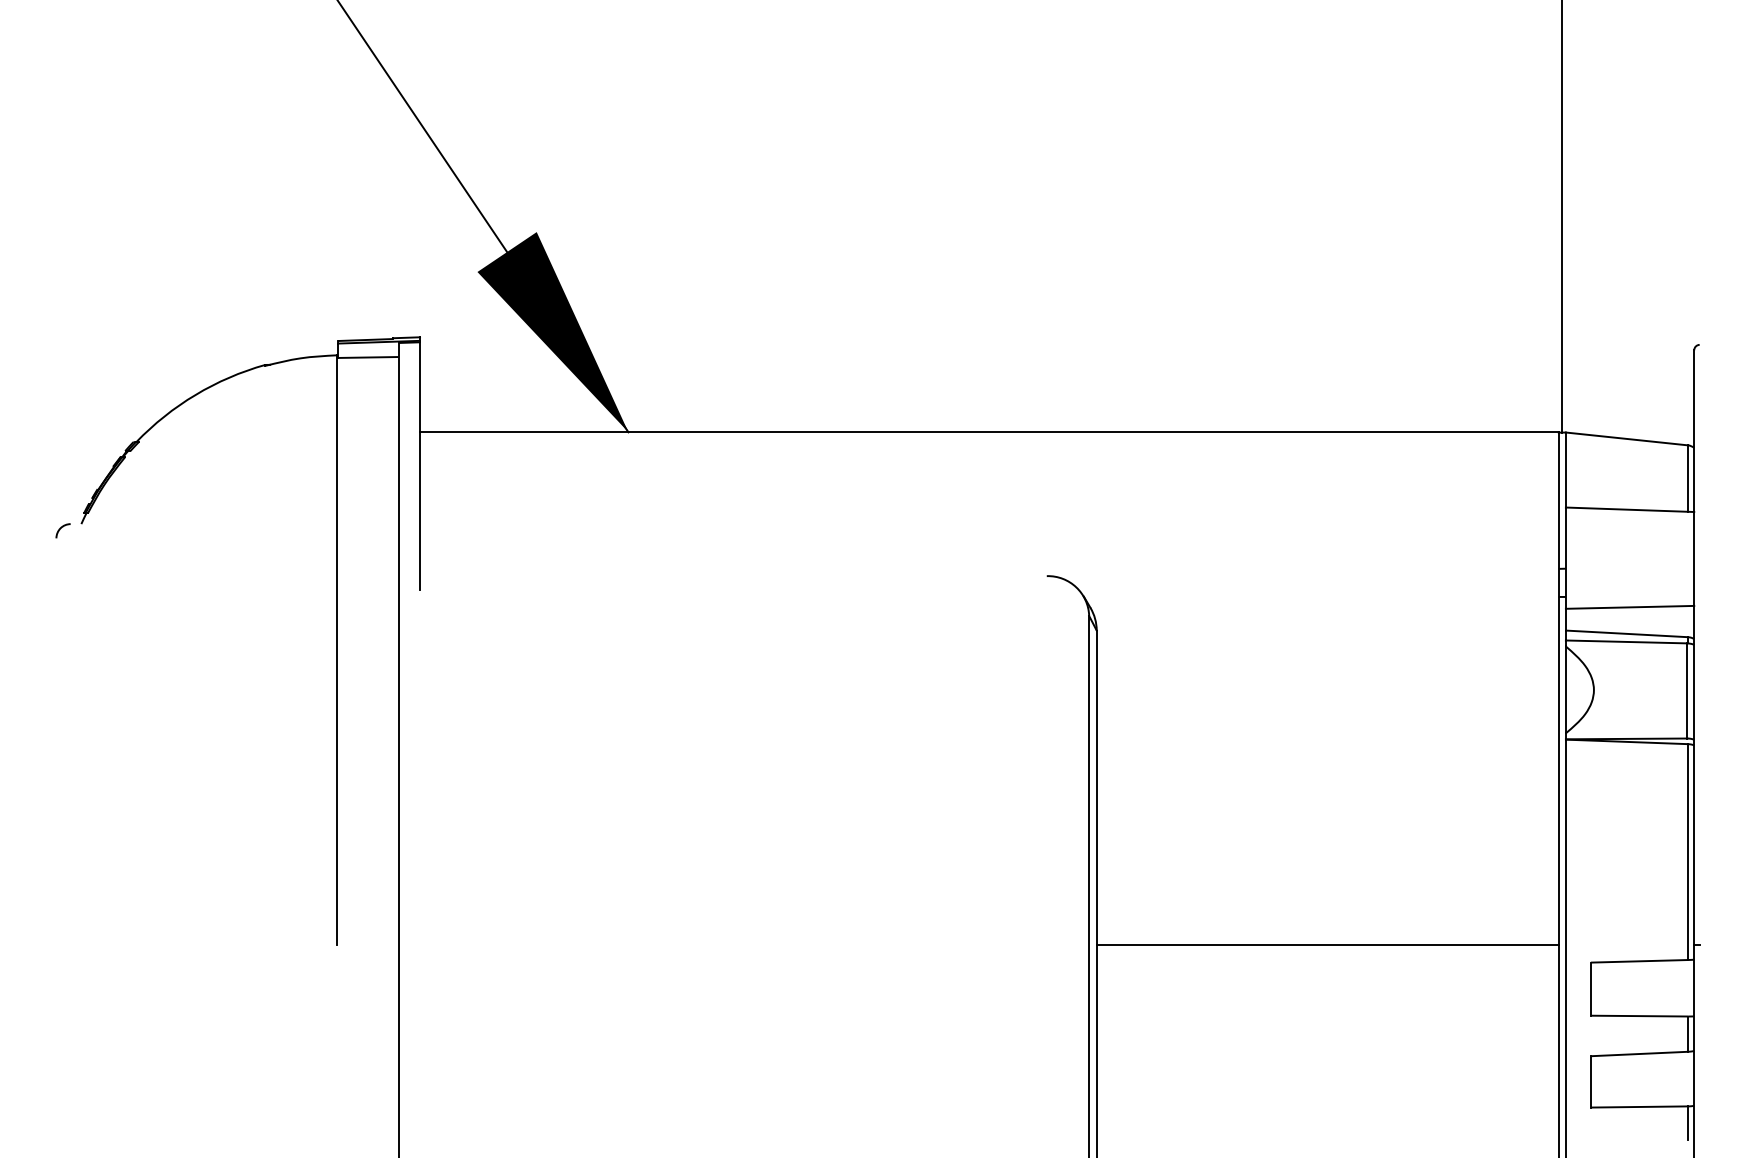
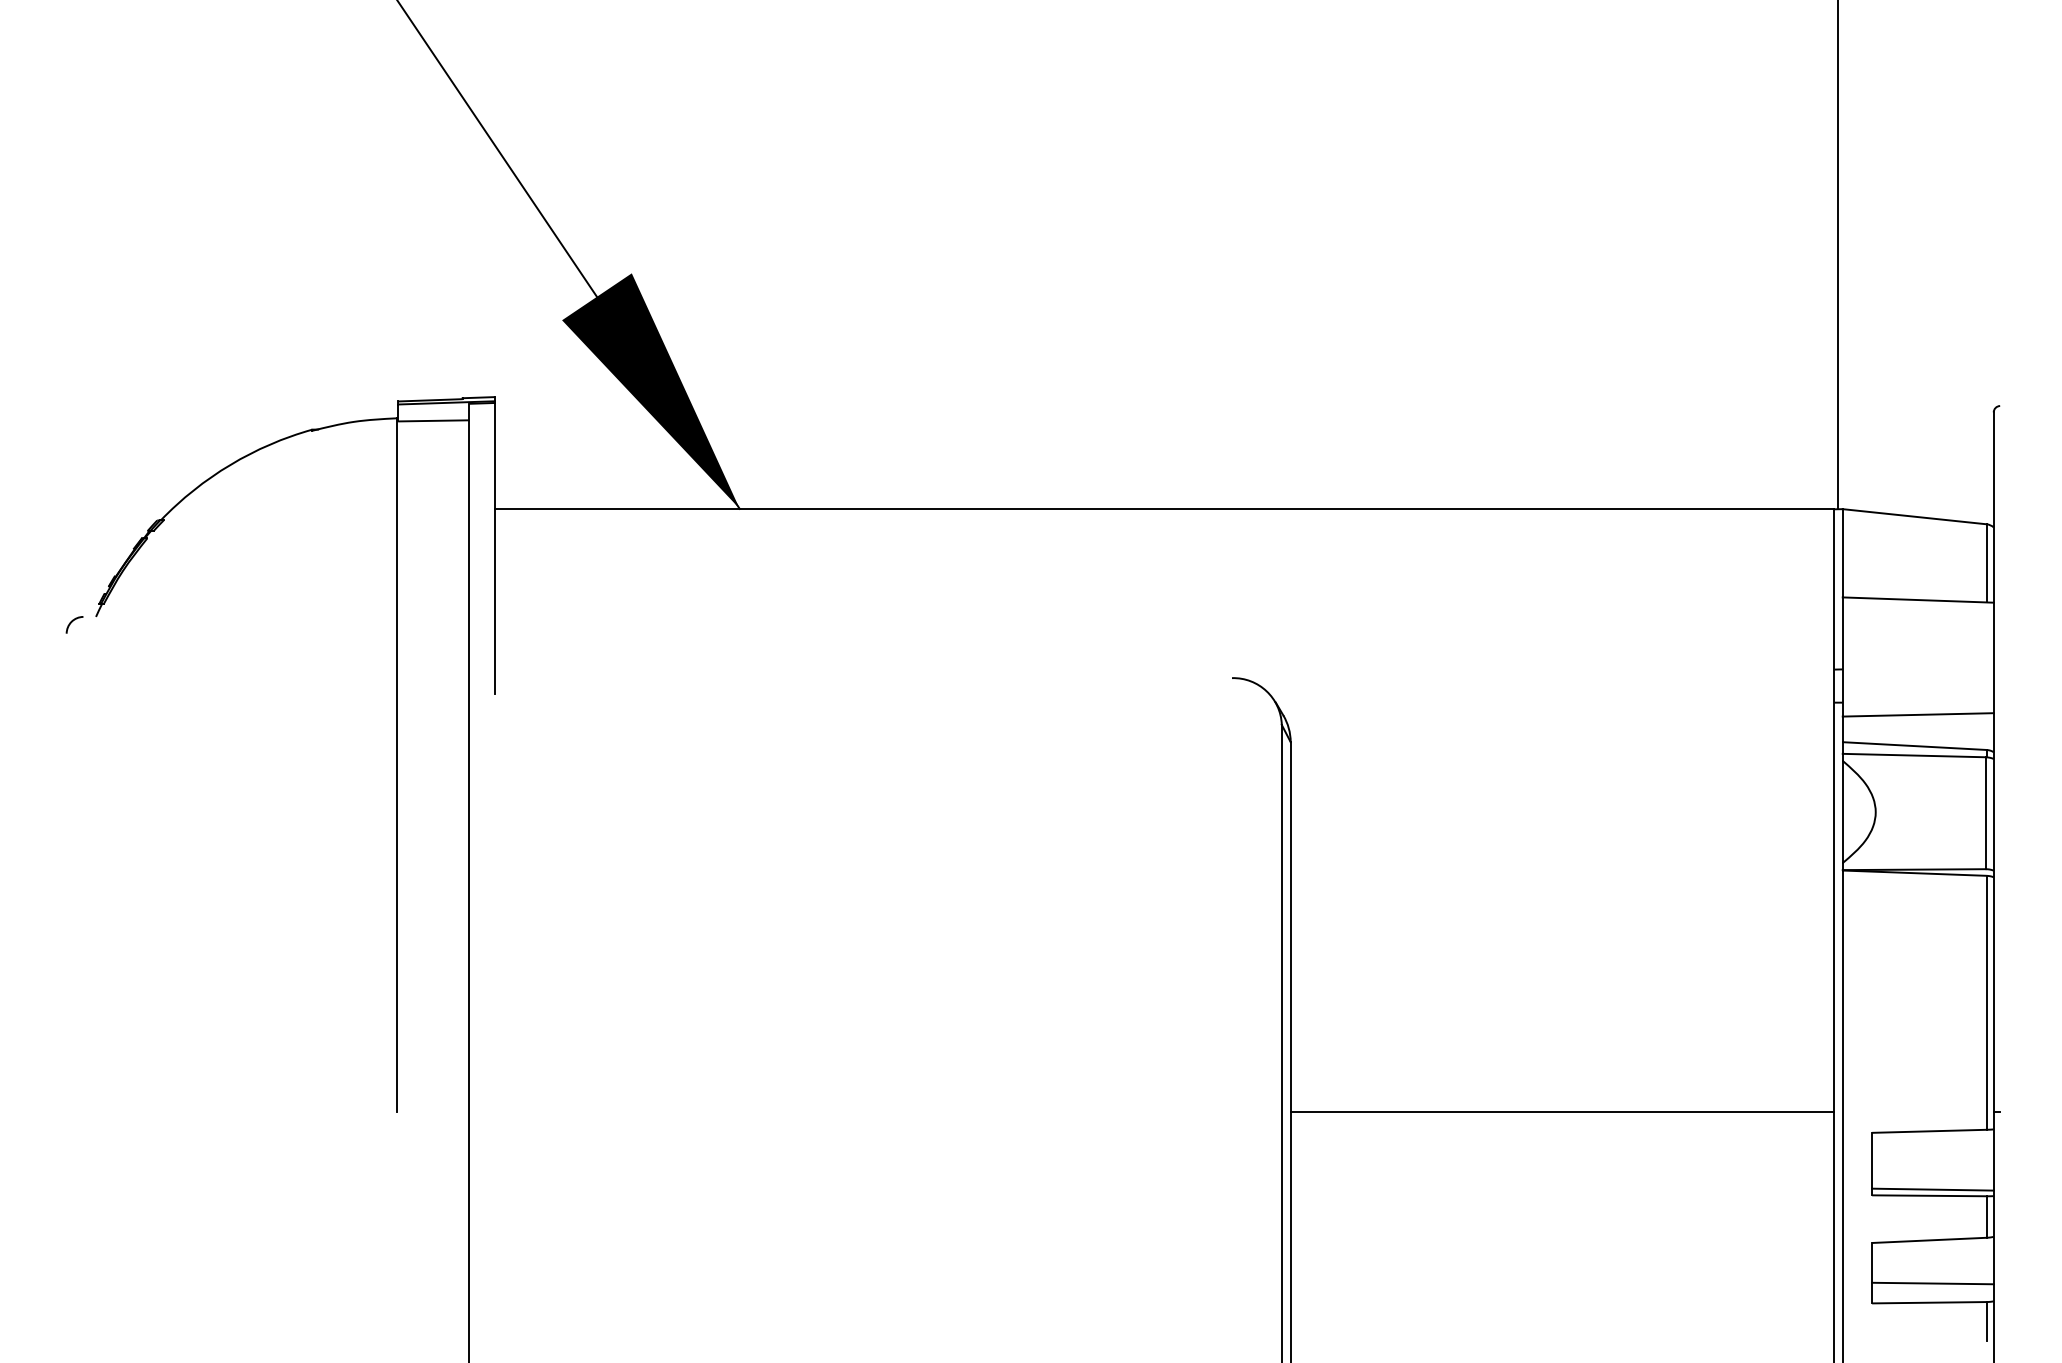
line: (1642, 1010) -> (1932, 1189), added
line: (1642, 1090) -> (1932, 1283), added

